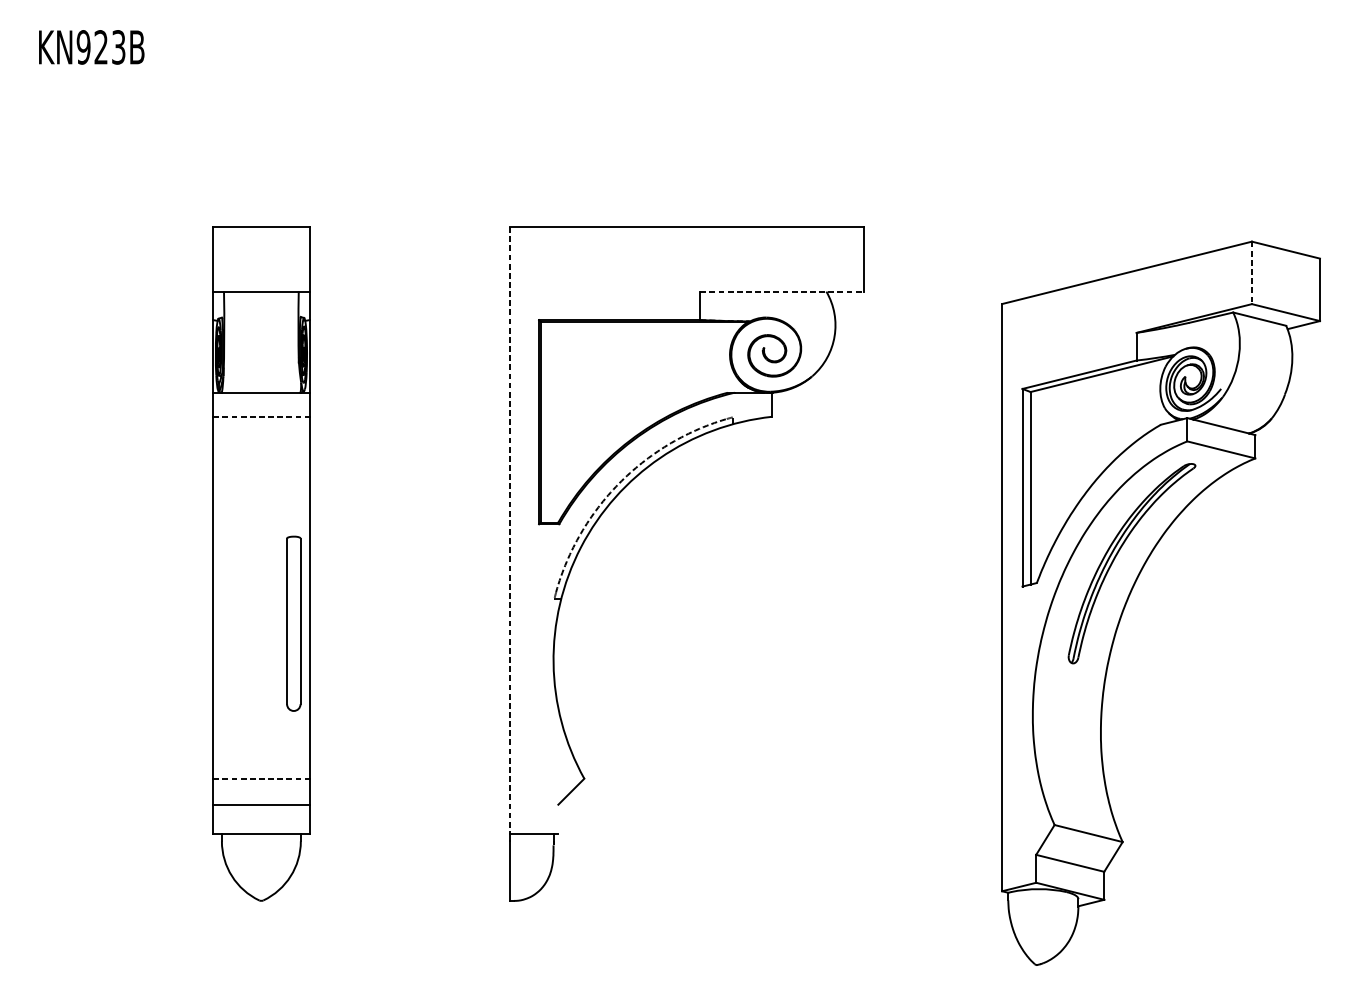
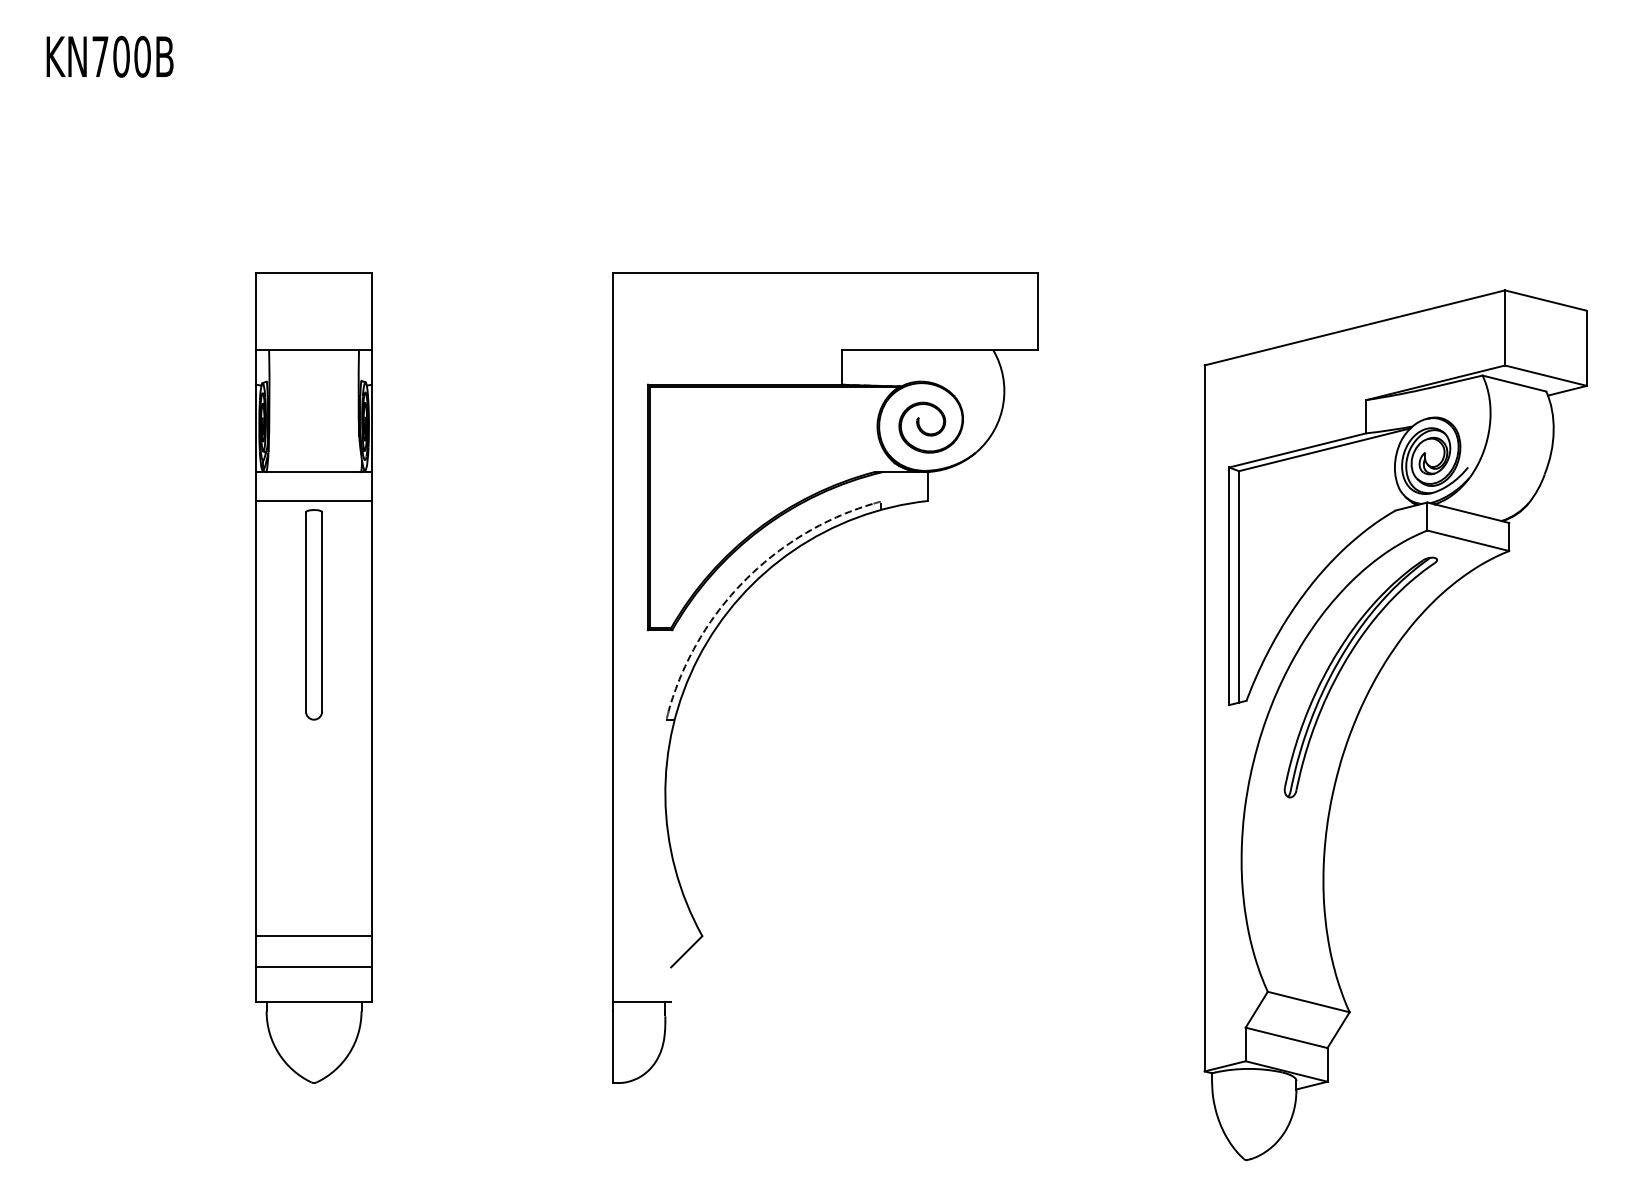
text: (101, 47) -> (121, 56), KN923B -> KN700B
line: (1252, 272) -> (1505, 327), dashed -> solid
line: (782, 291) -> (940, 350), dashed -> solid
line: (261, 416) -> (314, 500), dashed -> solid
line: (510, 530) -> (613, 637), dashed -> solid
part: (293, 623) -> (313, 614), moved
line: (261, 779) -> (314, 936), dashed -> solid

